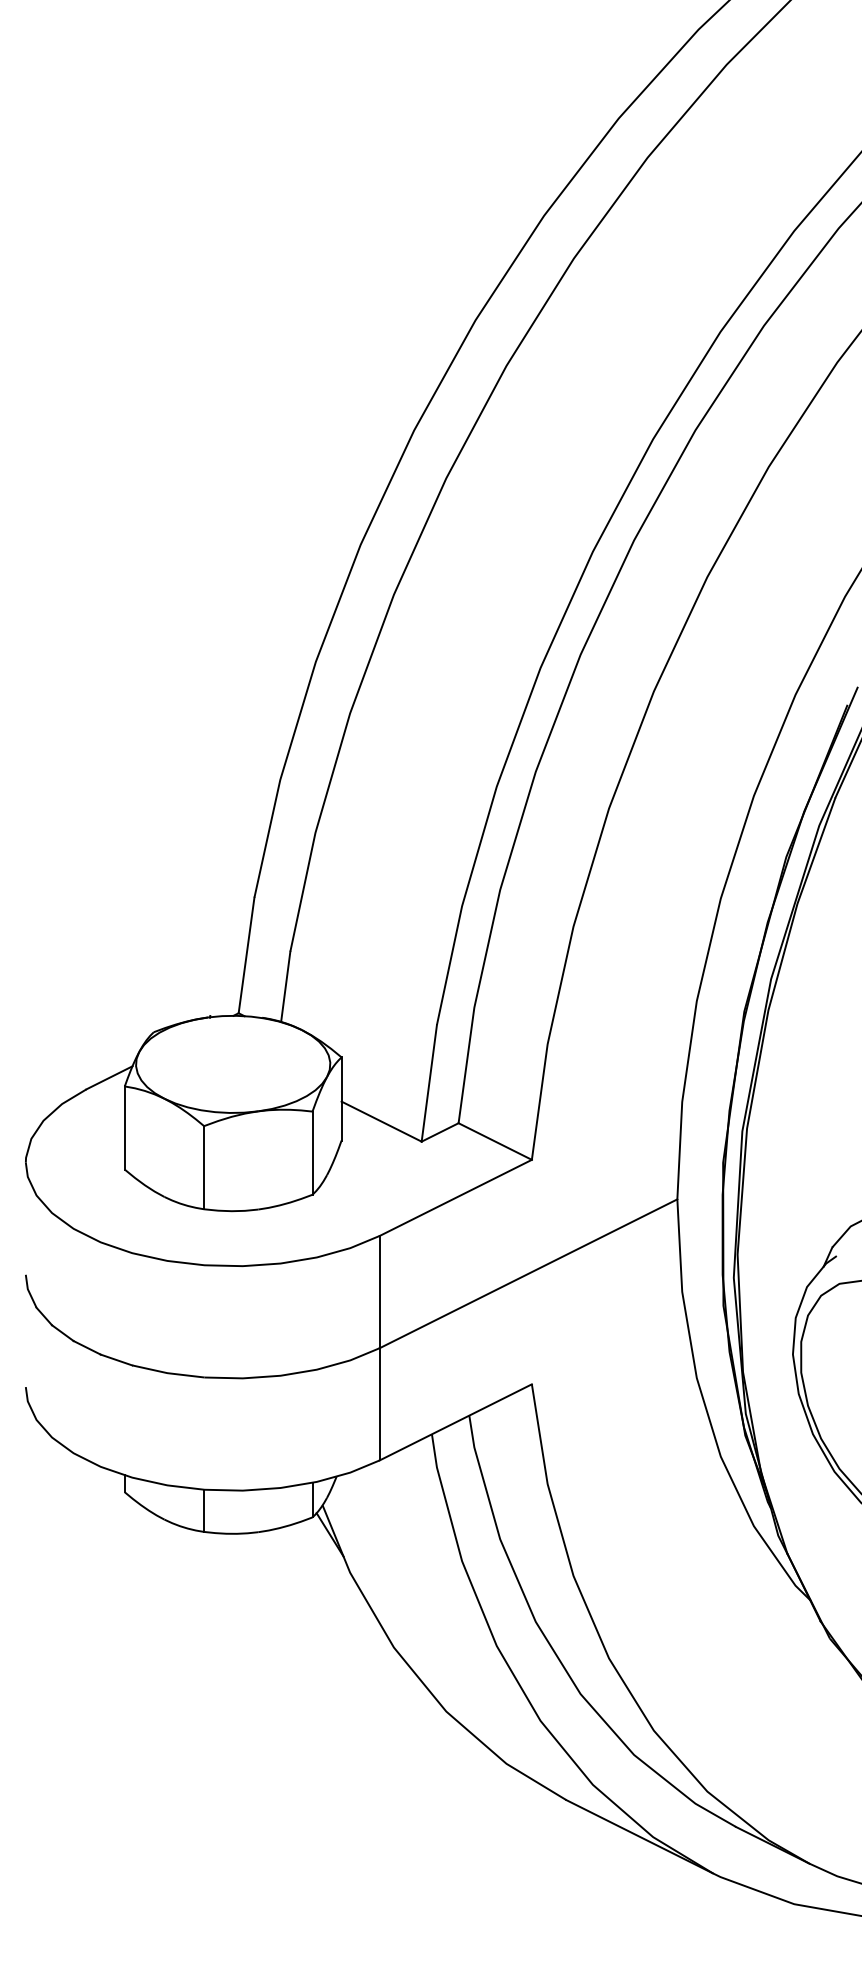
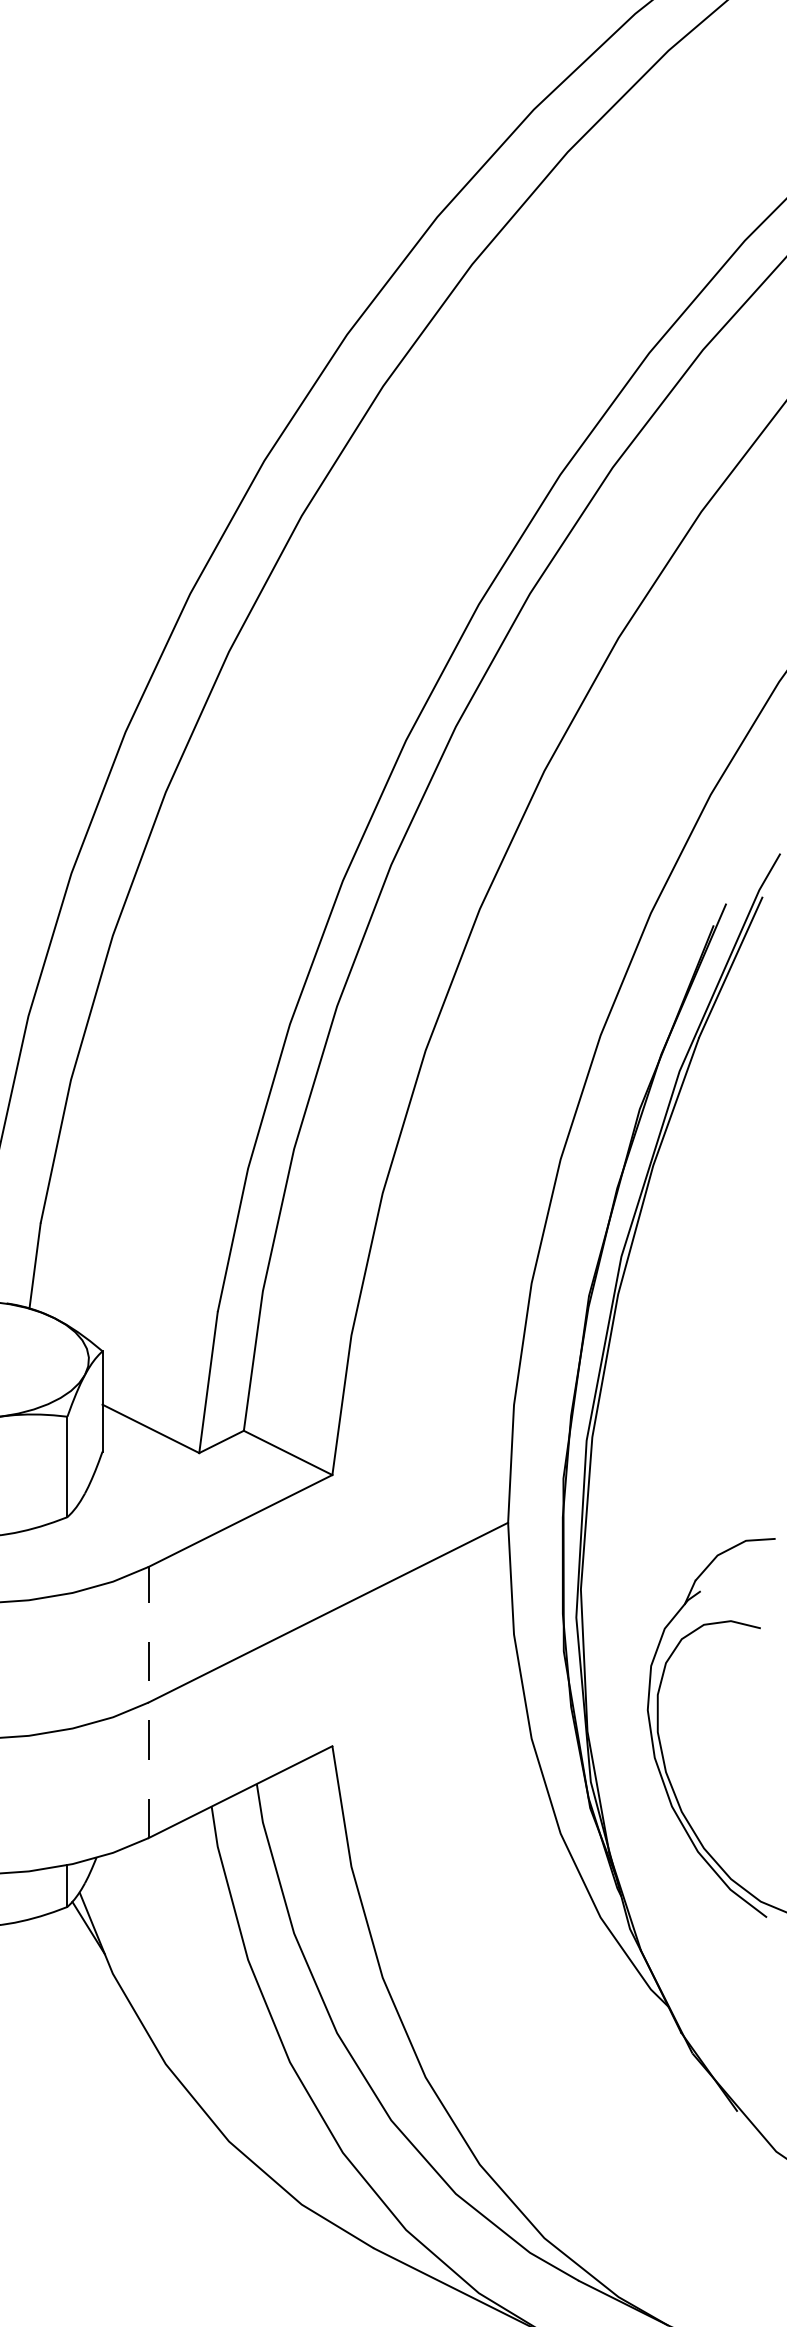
line: (379, 1347) -> (148, 1701), solid -> dashed

